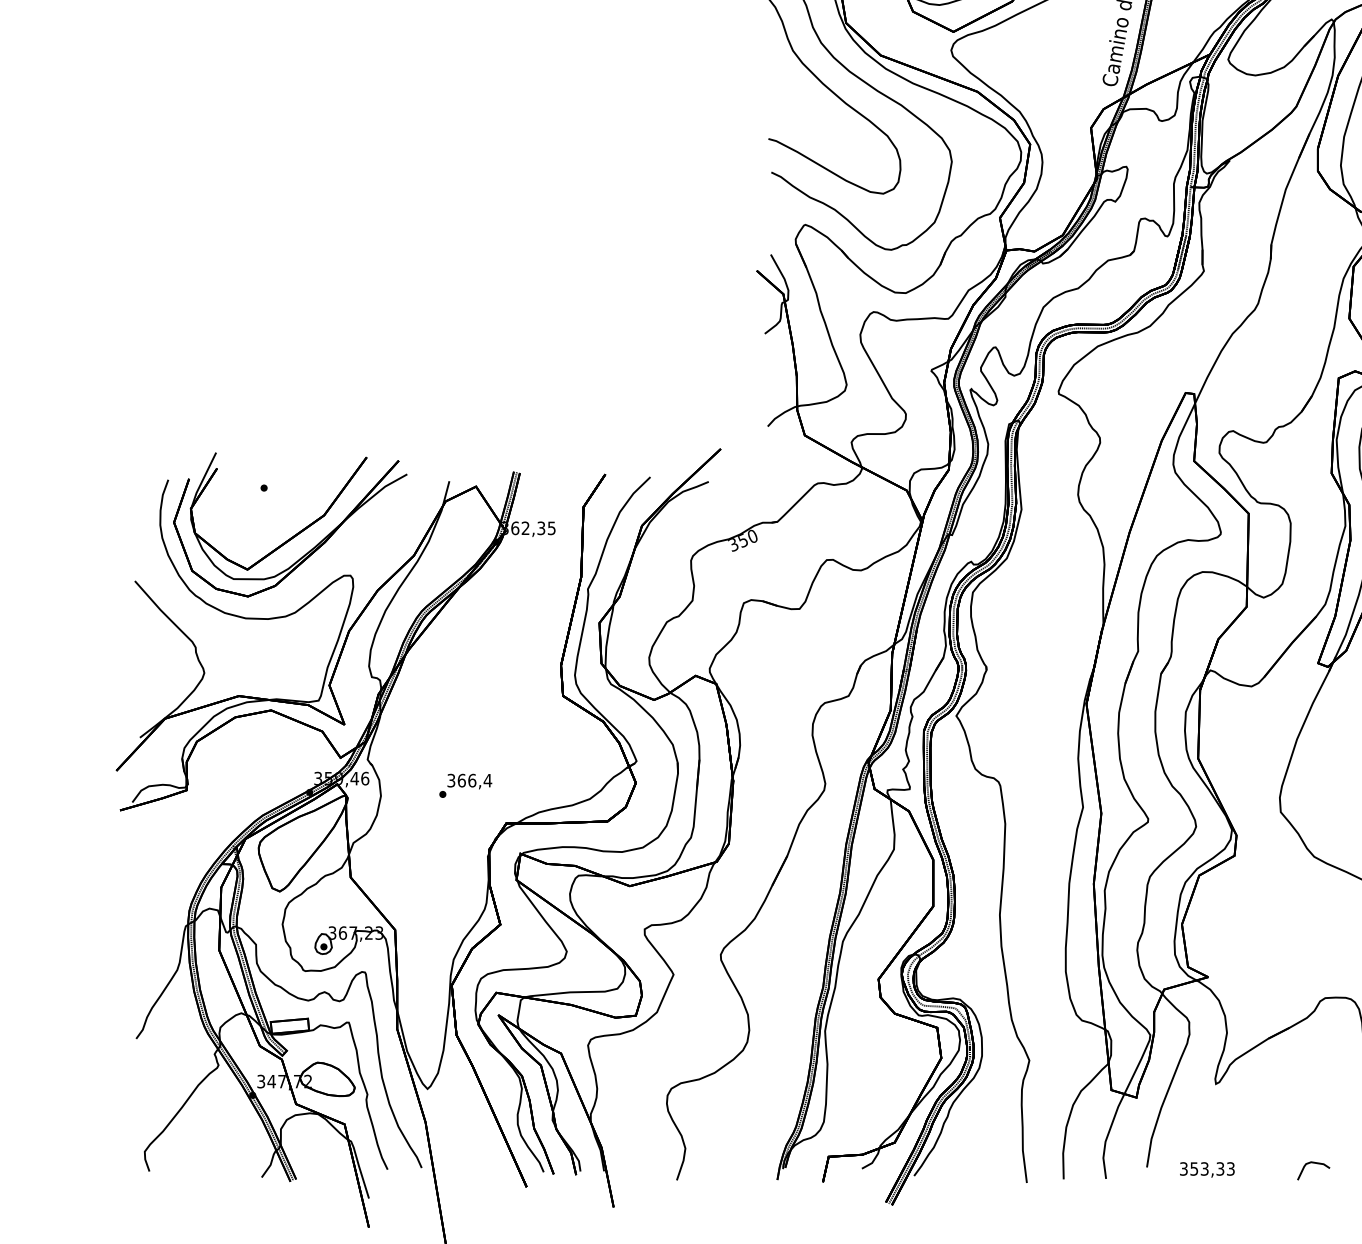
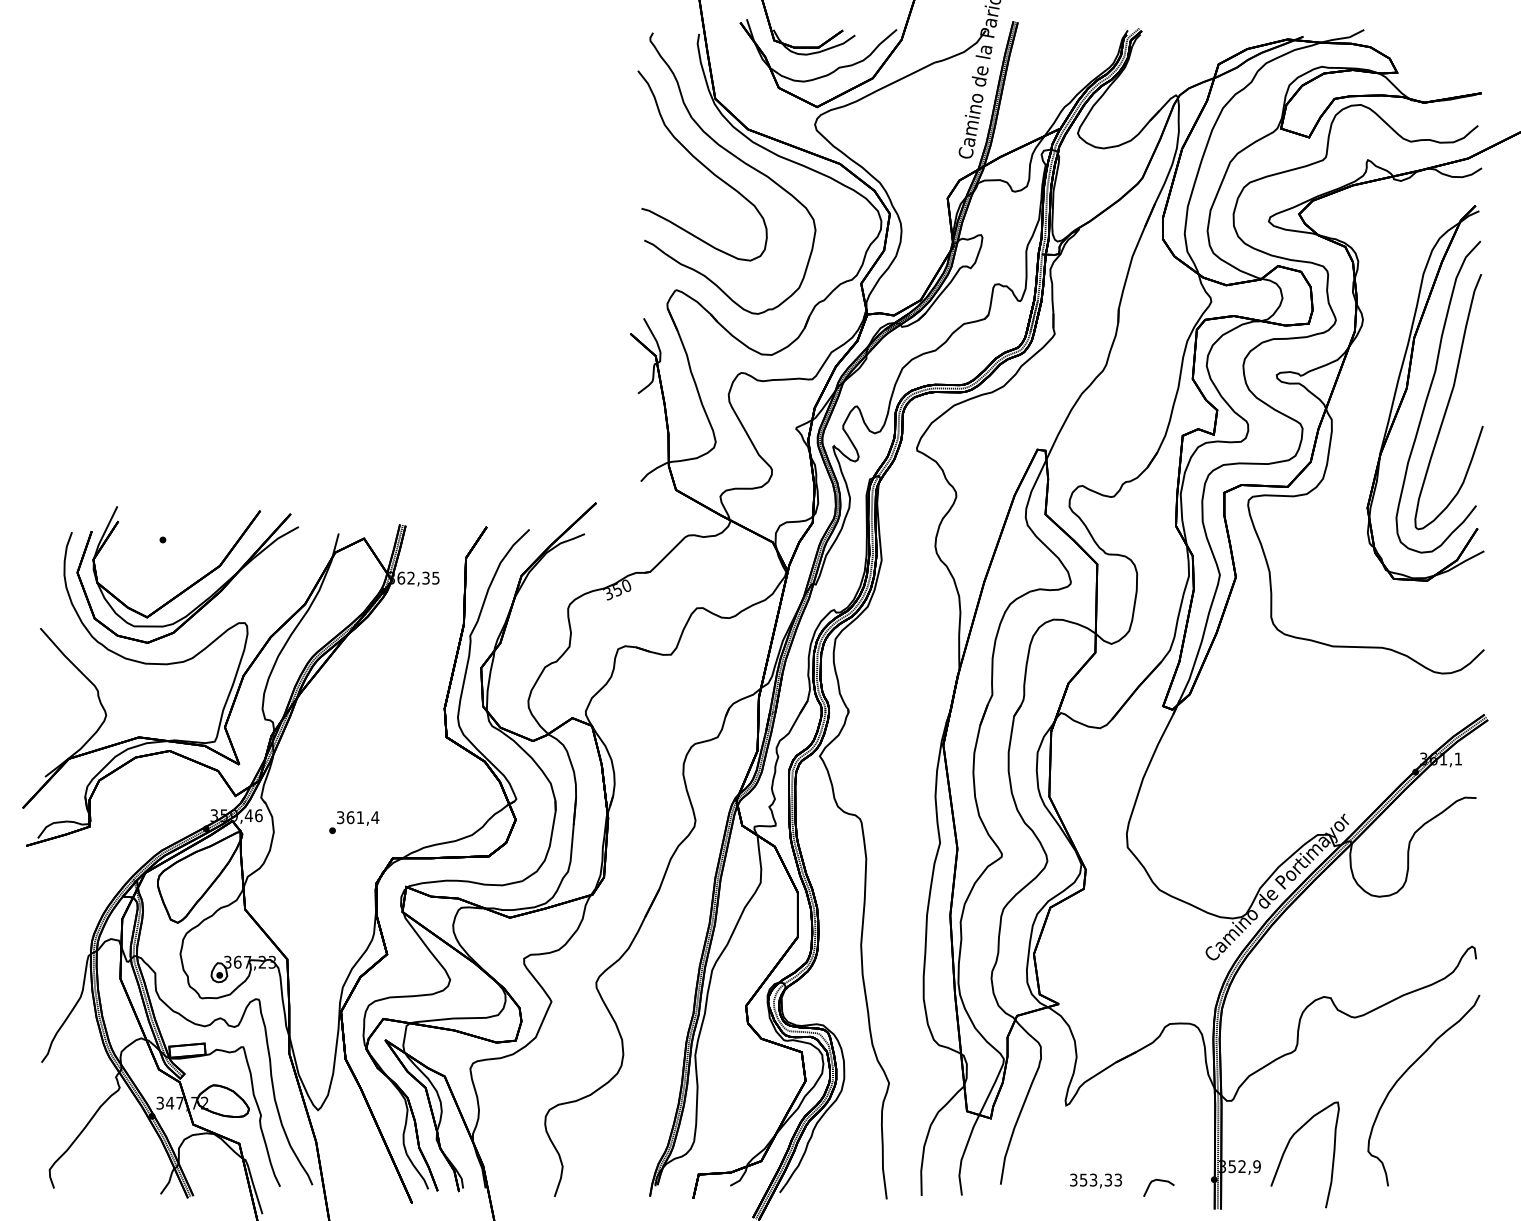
text: (472, 780) -> (360, 817), 366,4 -> 361,4
text: (1206, 1169) -> (1095, 1180), moved

